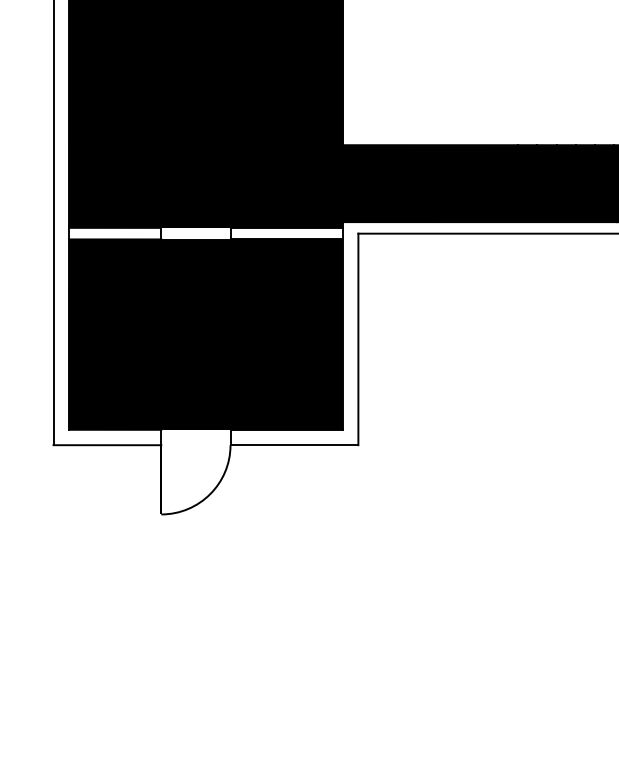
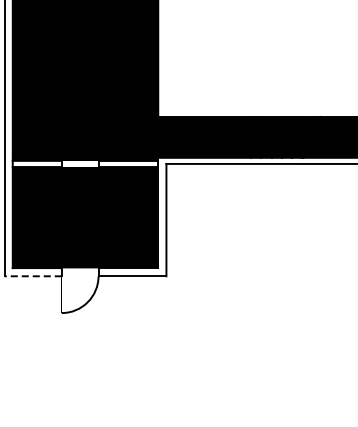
line: (108, 445) -> (33, 276), solid -> dashed

